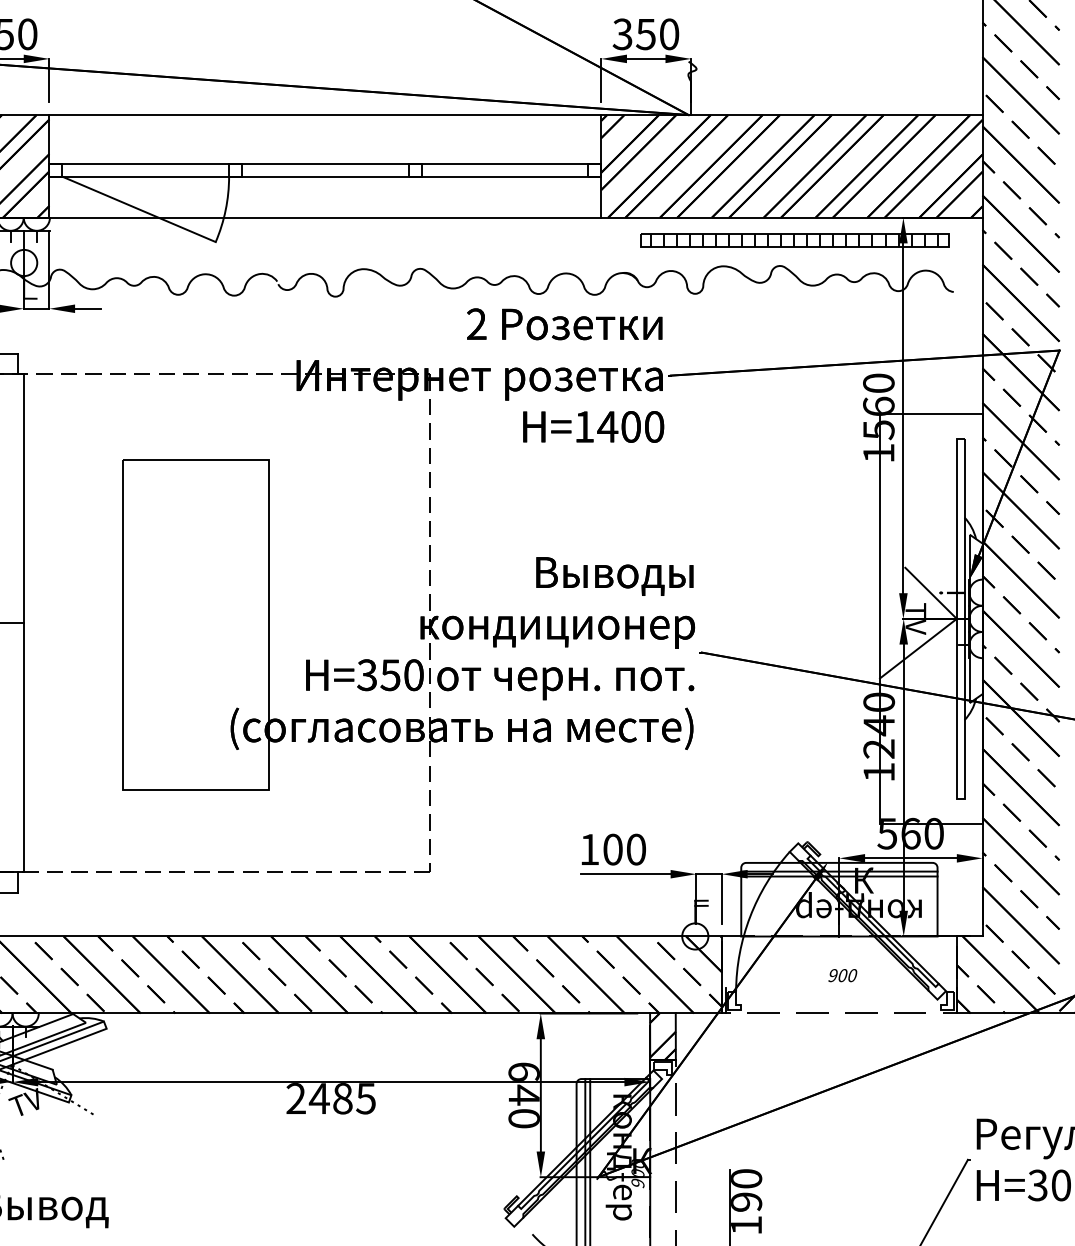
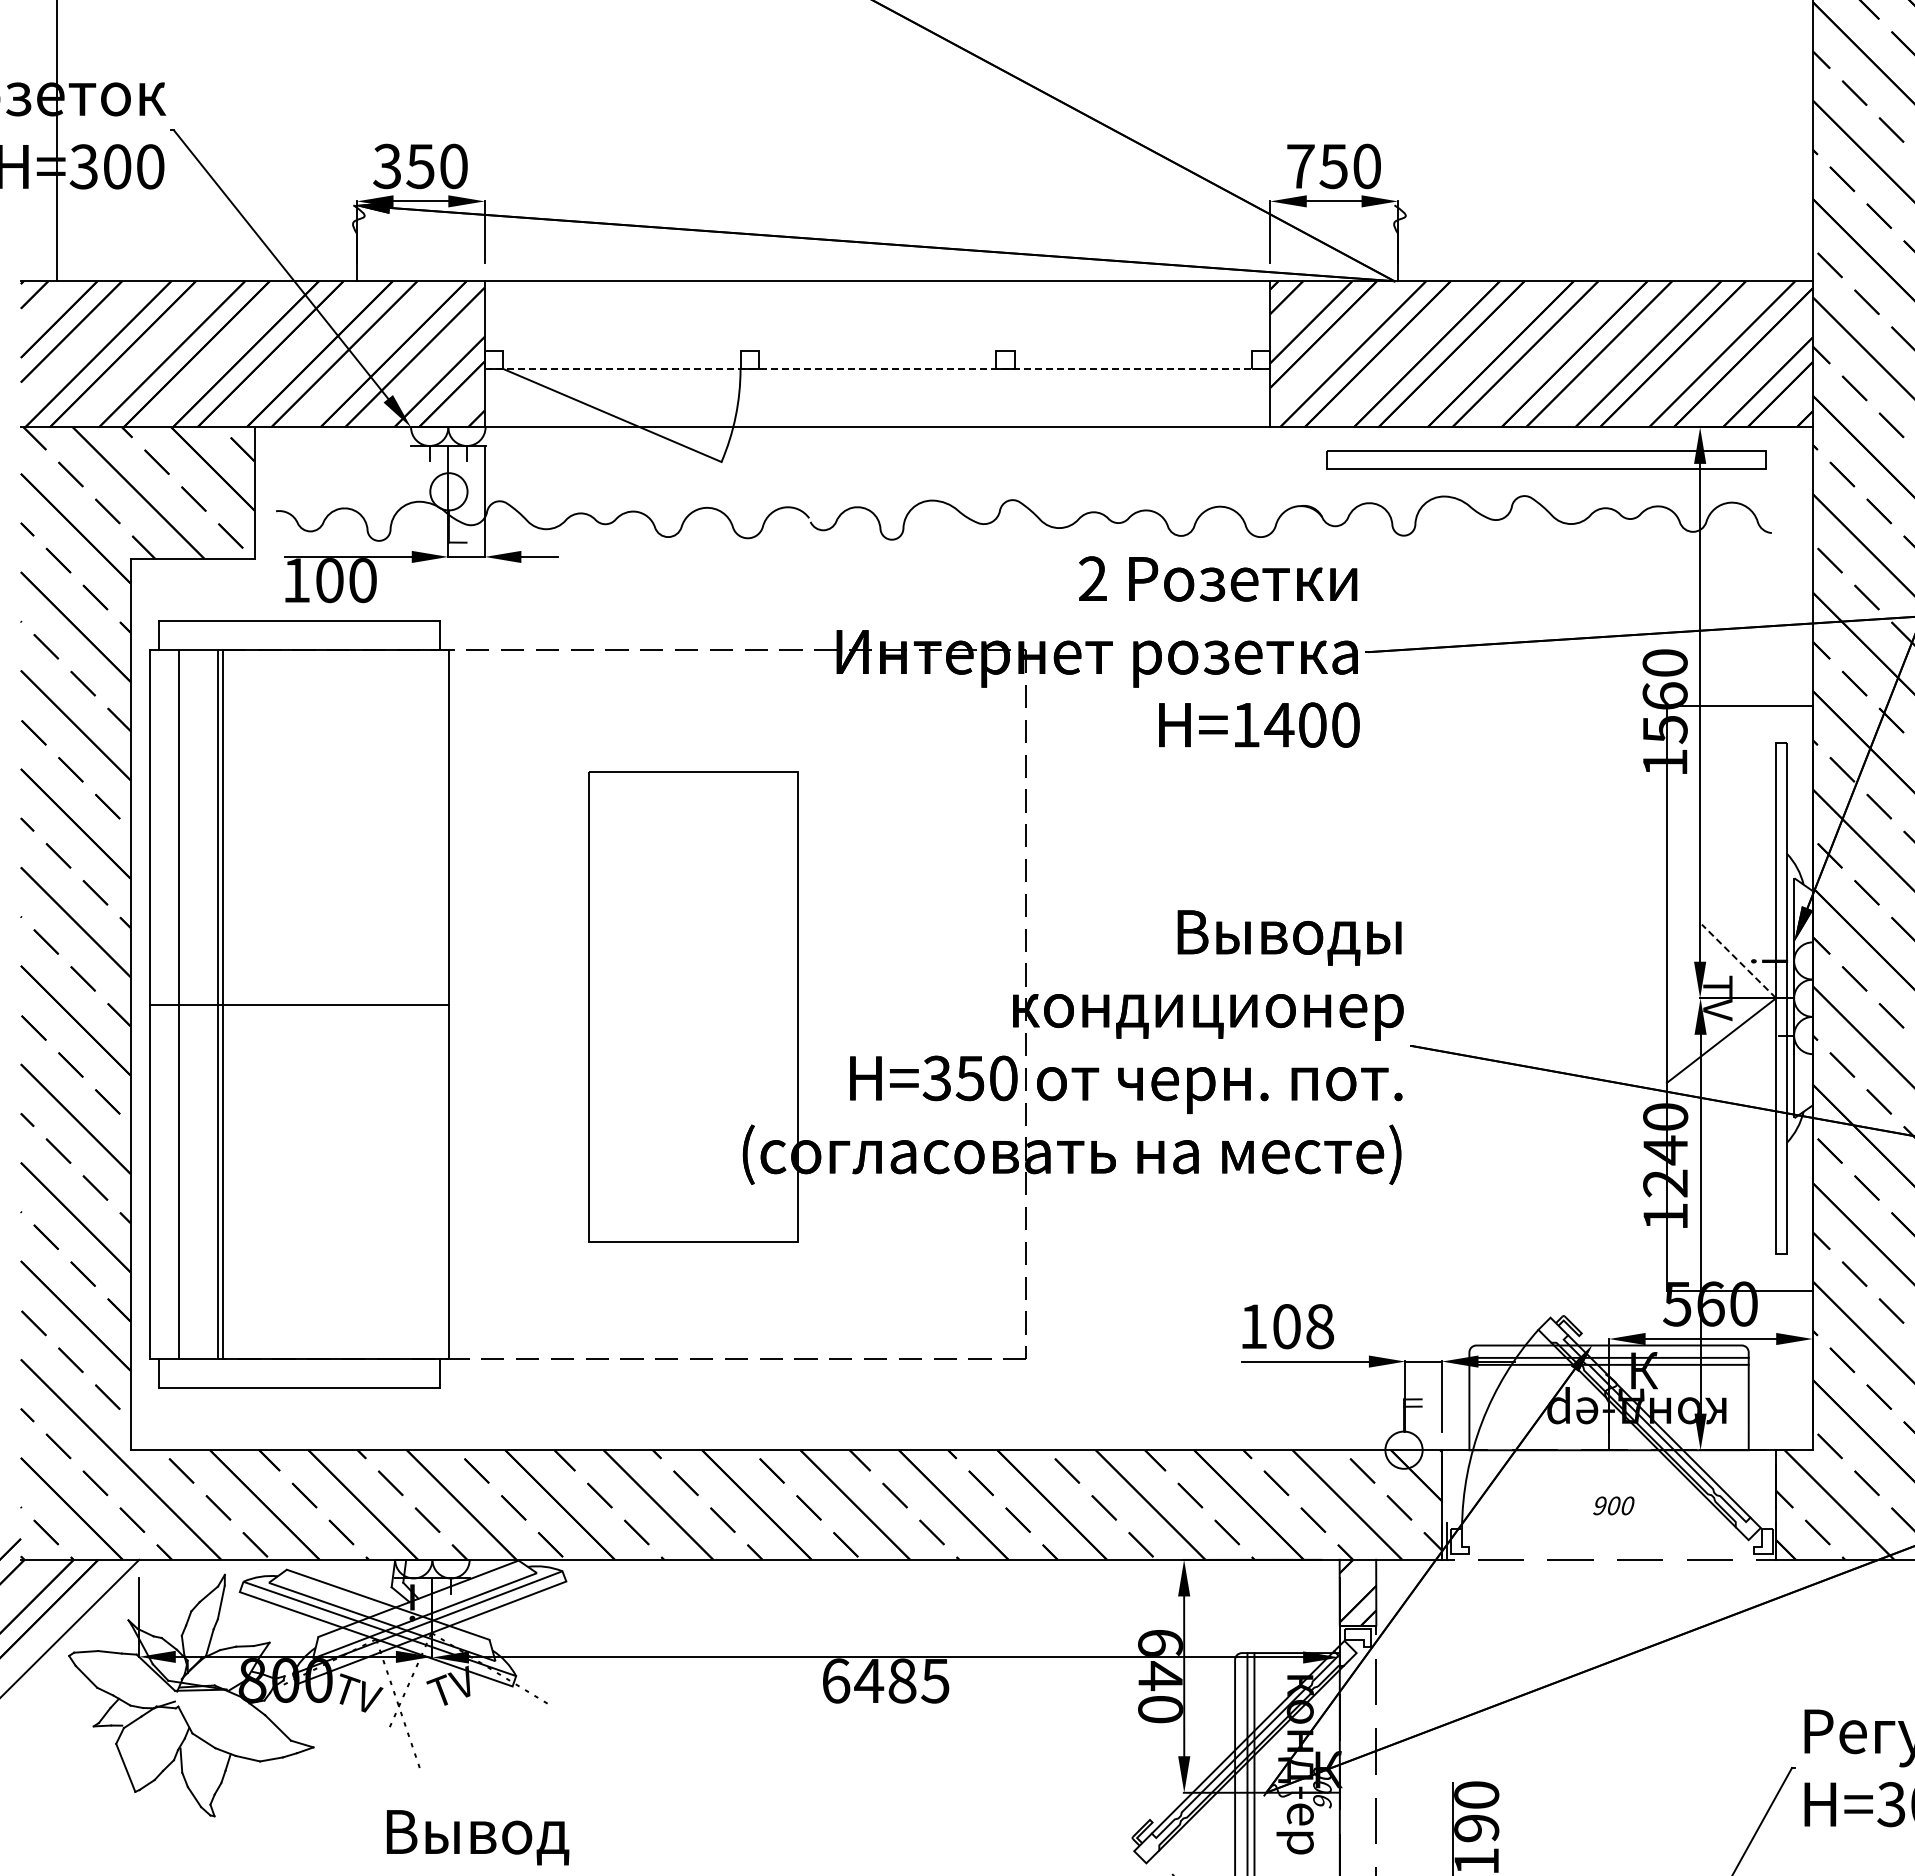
text: (622, 34) -> (1300, 166), 350 -> 750
line: (325, 163) -> (877, 350), removed
line: (325, 176) -> (877, 368), solid -> dashed
hatch: (794, 240) -> (1544, 459), removed
line: (930, 593) -> (1738, 961), solid -> dashed
text: (636, 849) -> (1320, 1326), 100 -> 108
text: (296, 1098) -> (836, 1680), 2485 -> 6485

